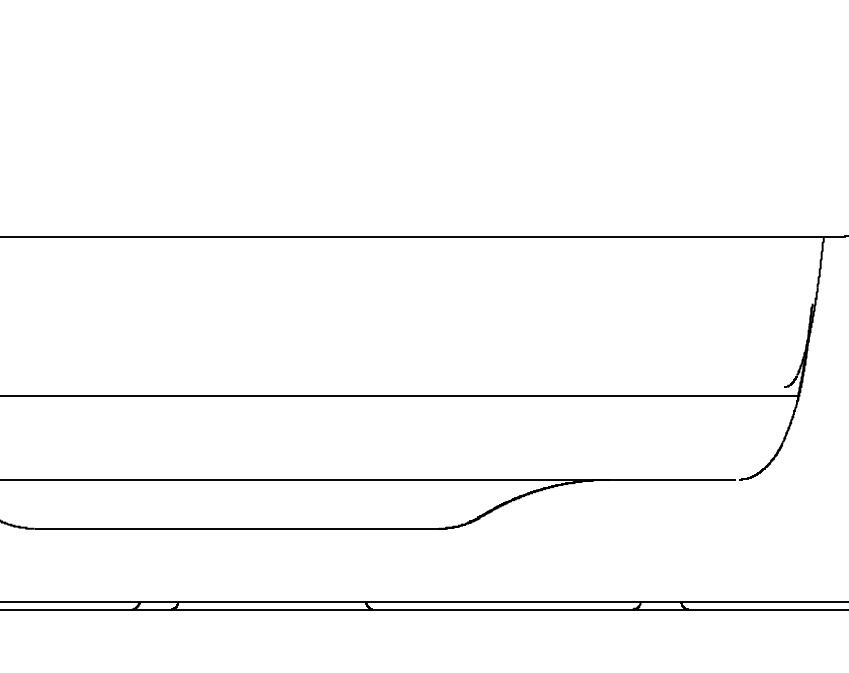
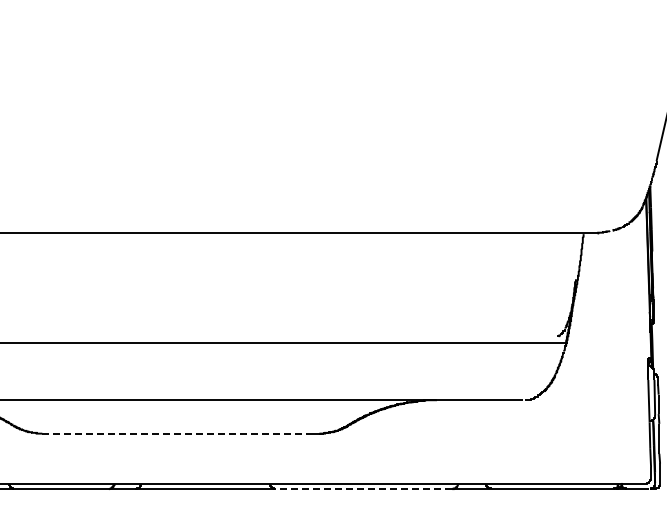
line: (228, 528) -> (175, 433), solid -> dashed
line: (502, 610) -> (363, 489), solid -> dashed

